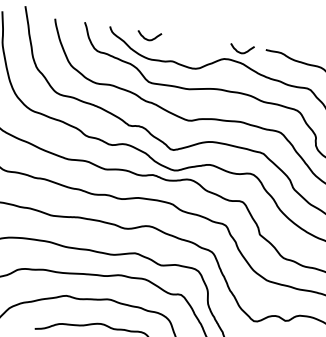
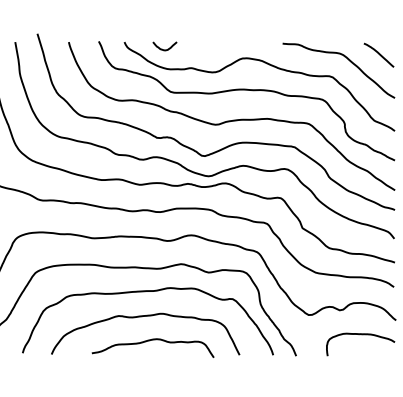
curve: (239, 51) -> (256, 48), removed

